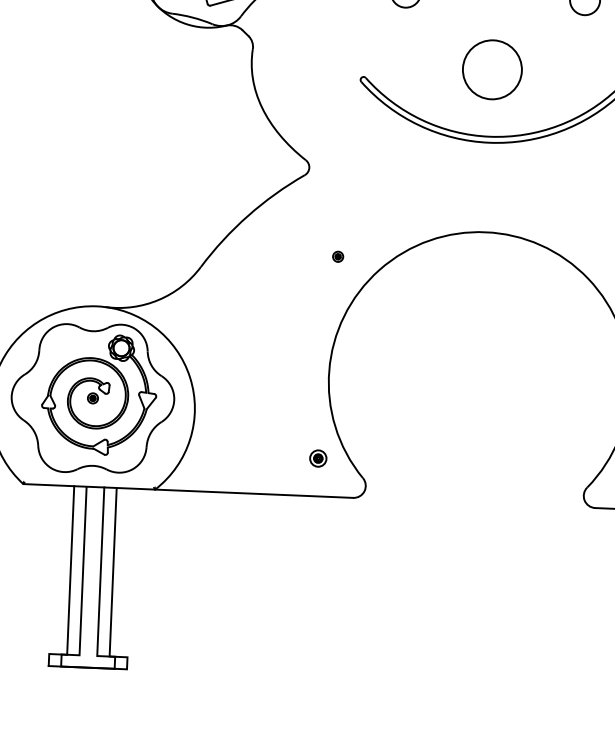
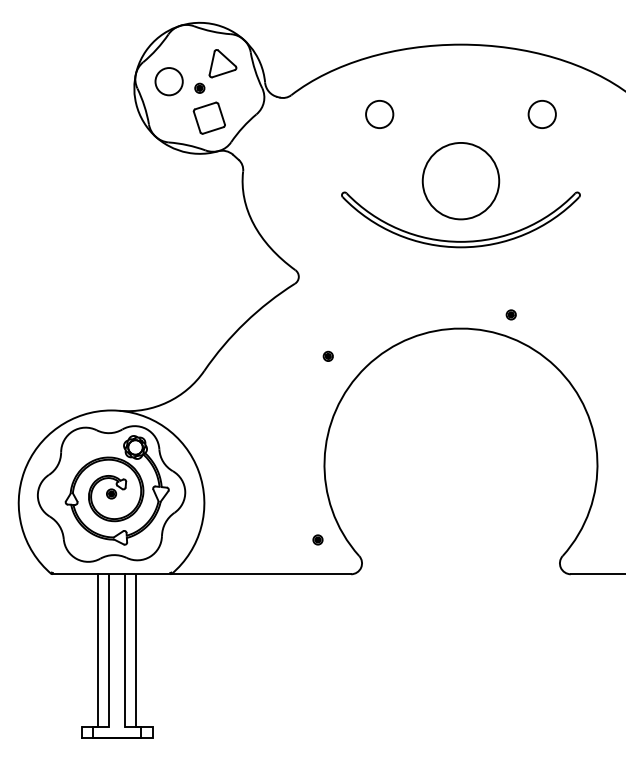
circle: (491, 69) -> (460, 180), size x1.43
part: (540, 219) -> (510, 314), added
part: (317, 458) -> (317, 539), size x0.62

